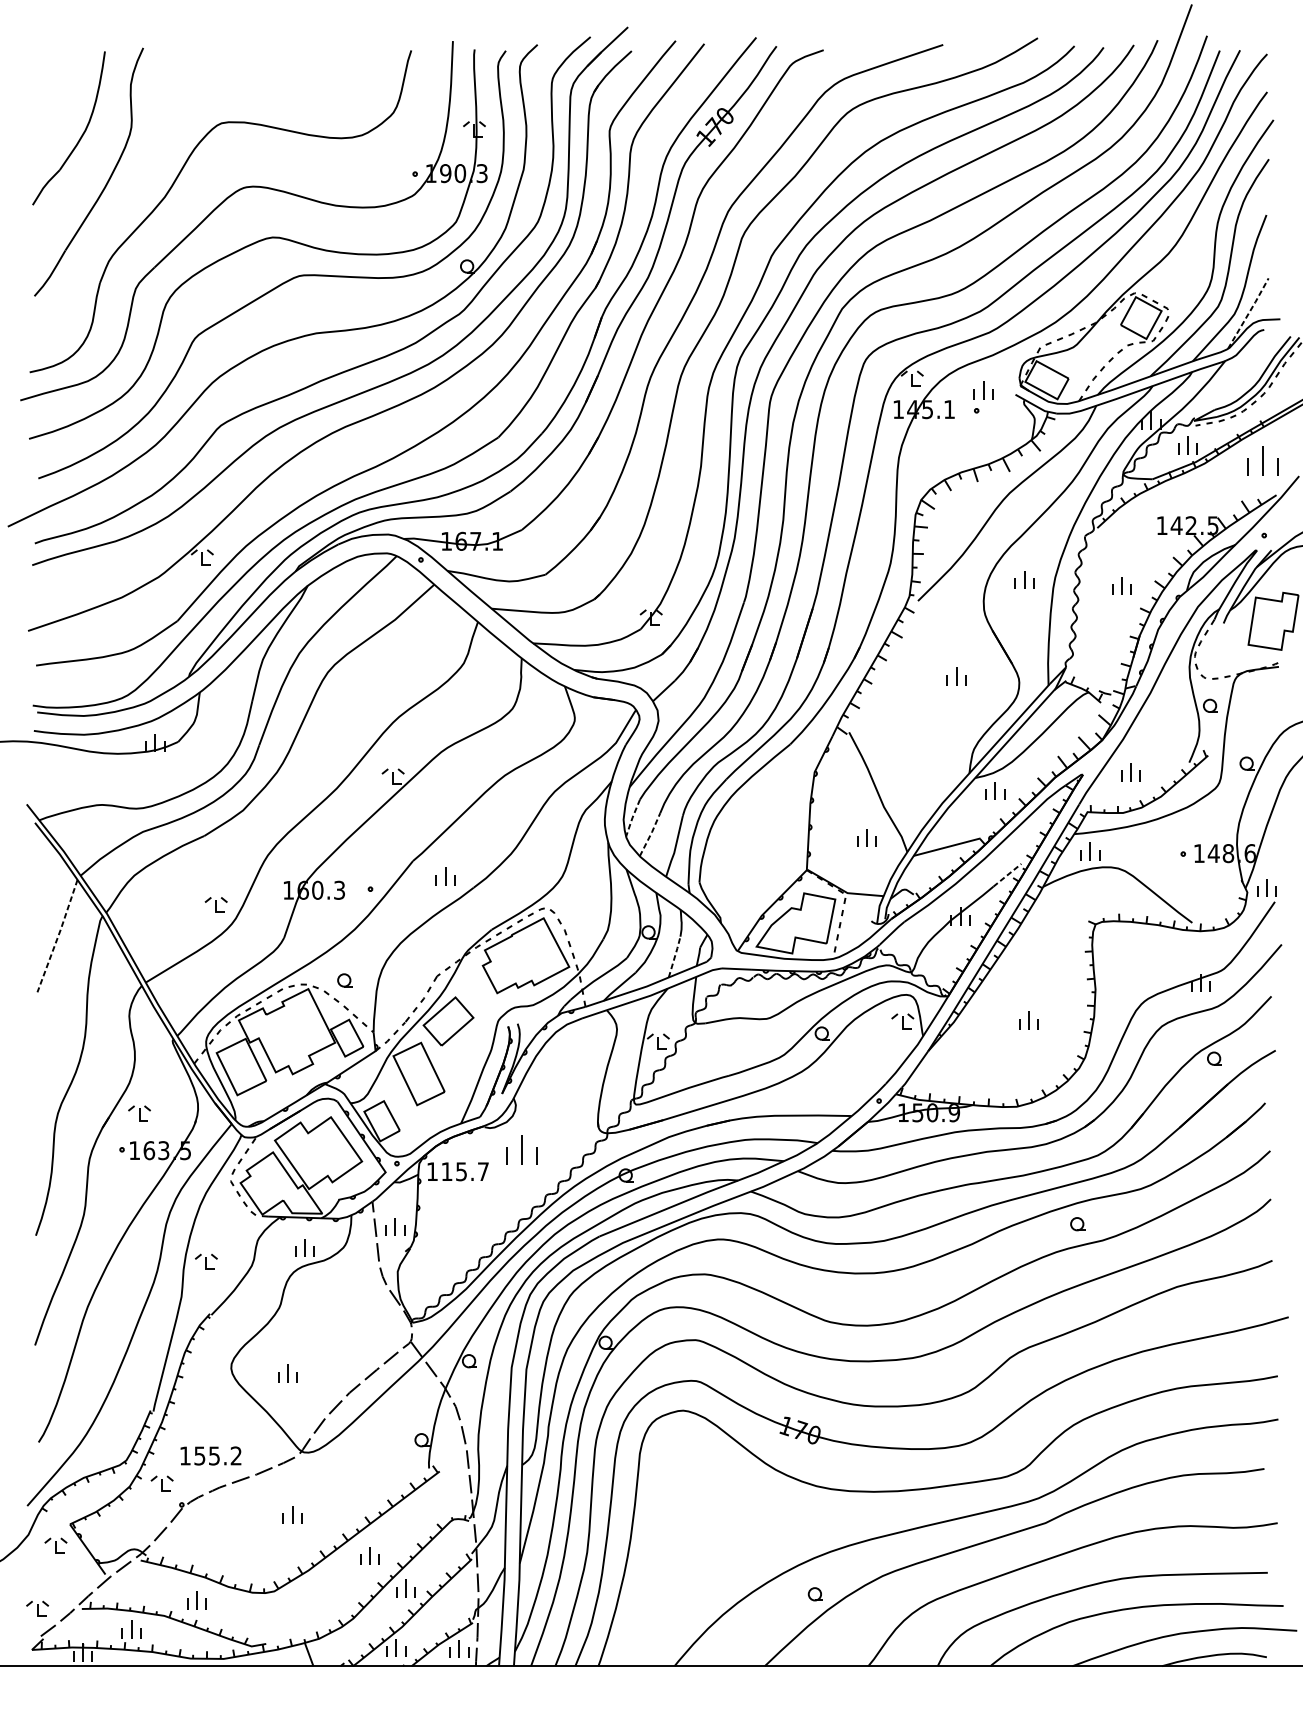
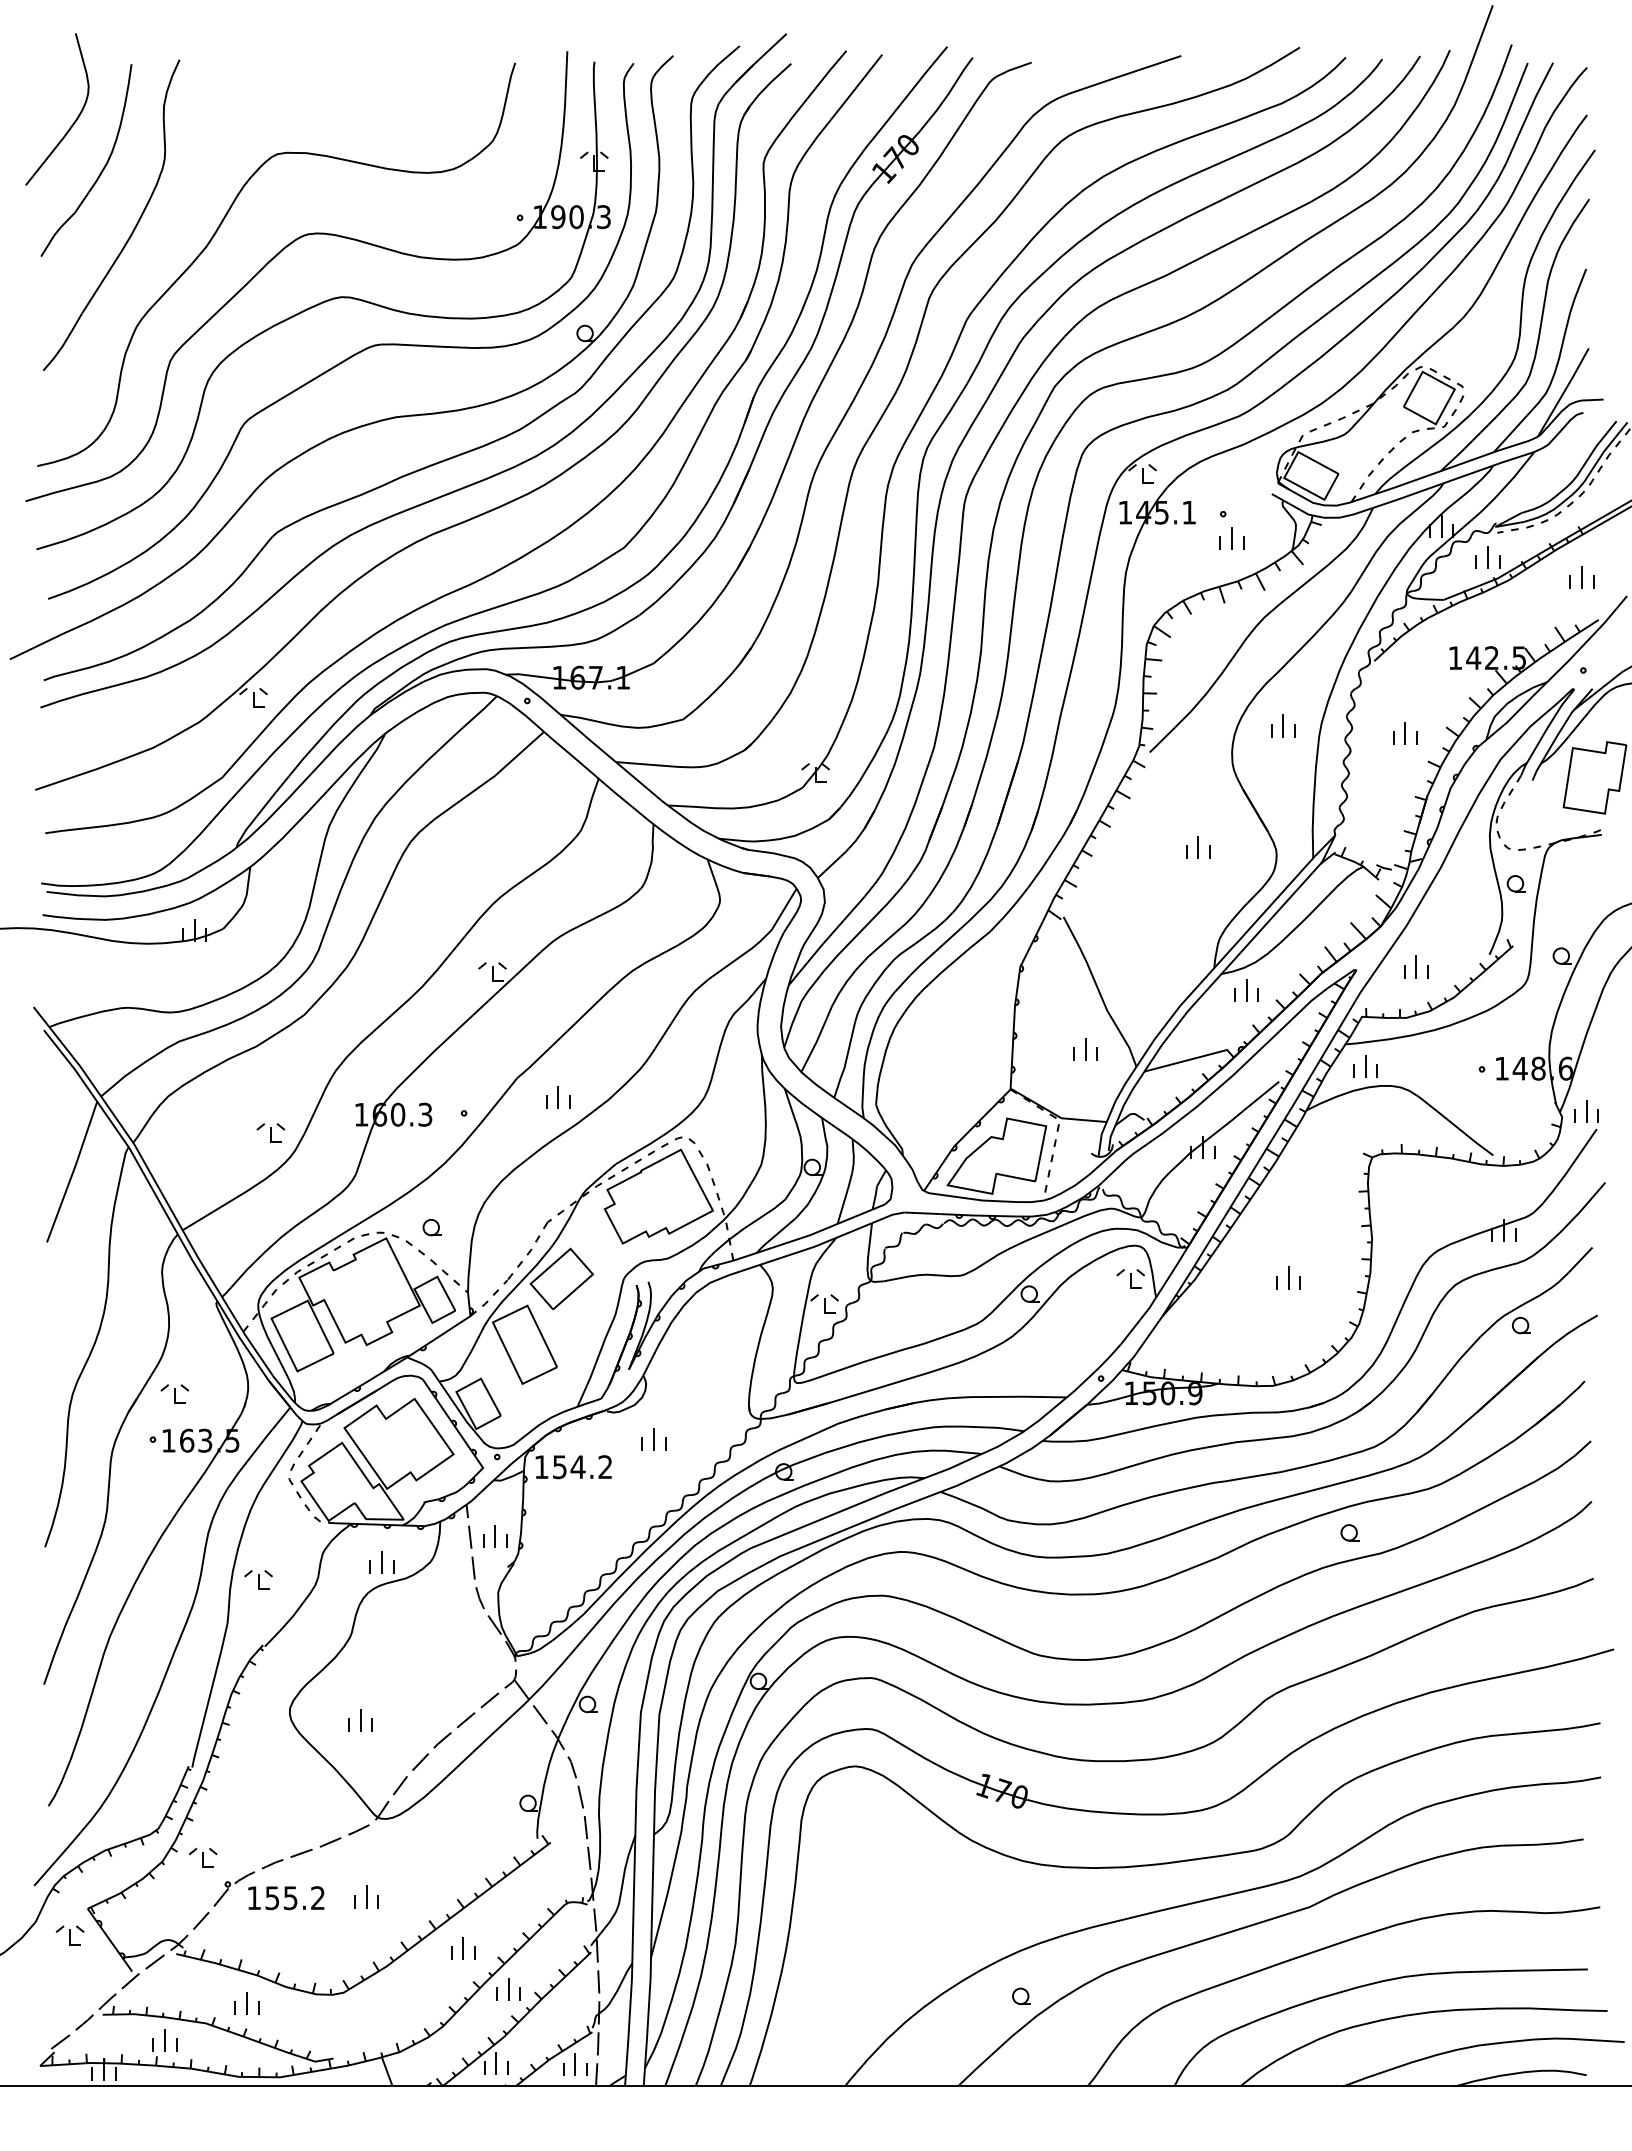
curve: (57, 98) -> (72, 123), added
line: (1249, 312) -> (1564, 391), dashed -> solid
part: (983, 390) -> (1231, 538), moved
part: (1262, 461) -> (1581, 577), size x0.62
line: (632, 818) -> (792, 1024), dashed -> solid
line: (651, 834) -> (815, 1044), dashed -> solid
line: (1007, 874) -> (1261, 1095), dashed -> solid
line: (57, 937) -> (72, 1173), dashed -> solid
line: (675, 956) -> (845, 1197), dashed -> solid
part: (521, 1149) -> (653, 1439), size x0.62
text: (465, 1172) -> (582, 1467), 115.7 -> 154.2
text: (211, 1456) -> (286, 1898), moved
part: (37, 1608) -> (46, 2014), removed

